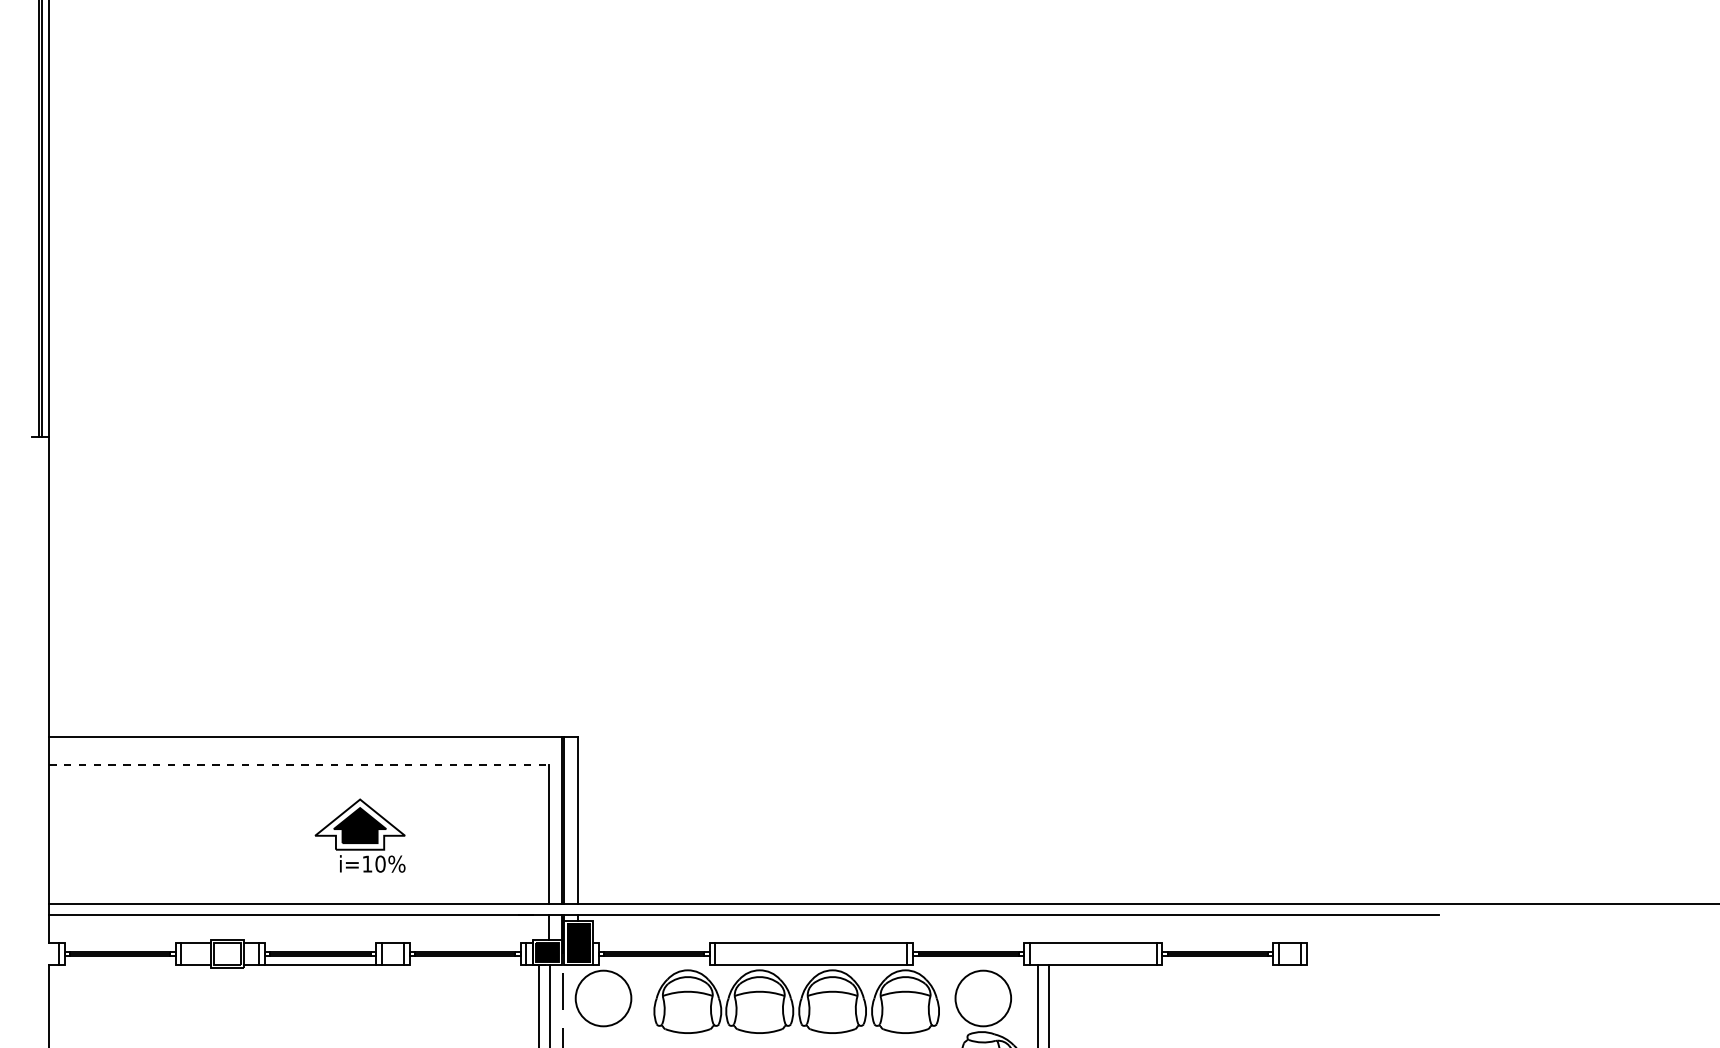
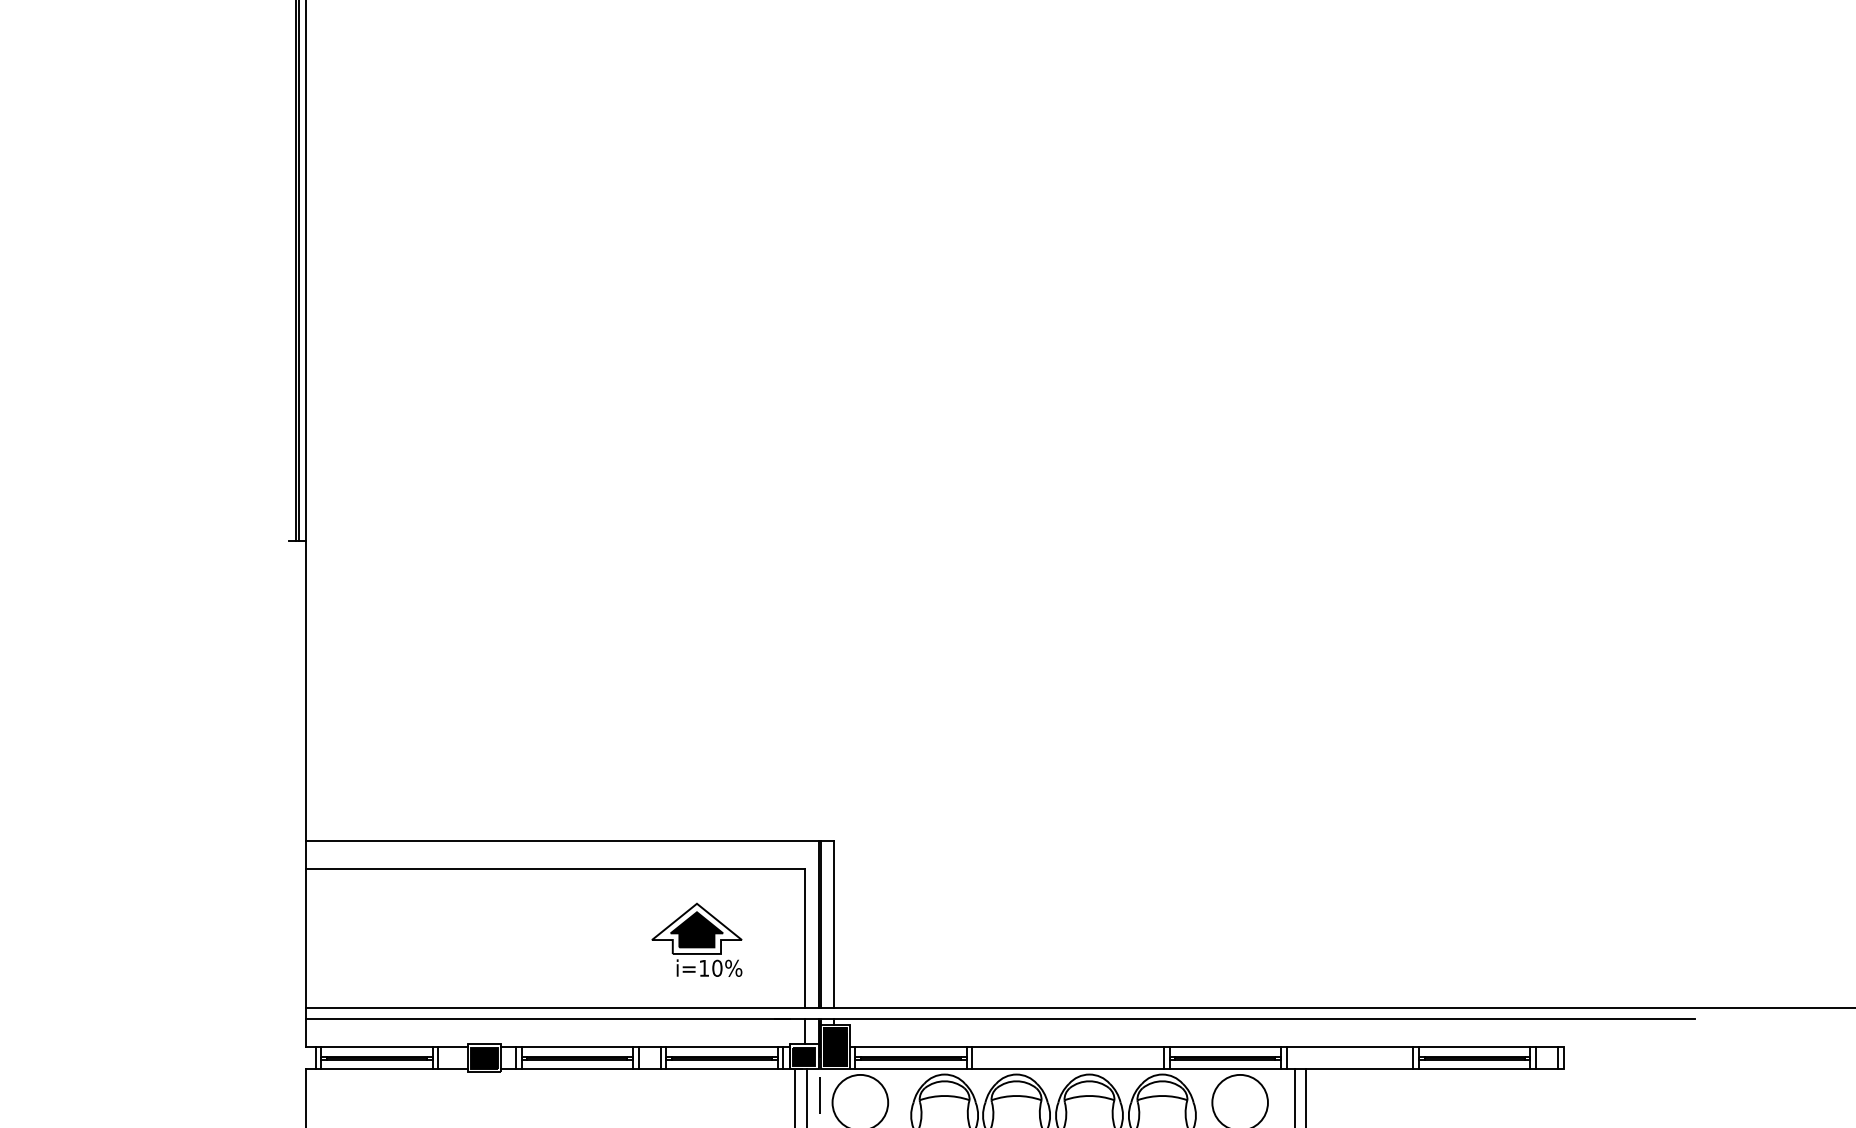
line: (298, 765) -> (555, 869), dashed -> solid
part: (359, 835) -> (696, 939), moved
line: (119, 943) -> (376, 1047), added
line: (319, 943) -> (576, 1047), added
line: (464, 943) -> (721, 1047), added
line: (653, 943) -> (910, 1047), added
line: (968, 943) -> (1225, 1047), added
line: (1217, 943) -> (1474, 1047), added
fill: (227, 953) -> (484, 1057), added
line: (119, 965) -> (376, 1069), added
line: (464, 965) -> (721, 1069), added
line: (653, 965) -> (910, 1069), added
line: (968, 965) -> (1225, 1069), added
line: (1217, 965) -> (1474, 1069), added

